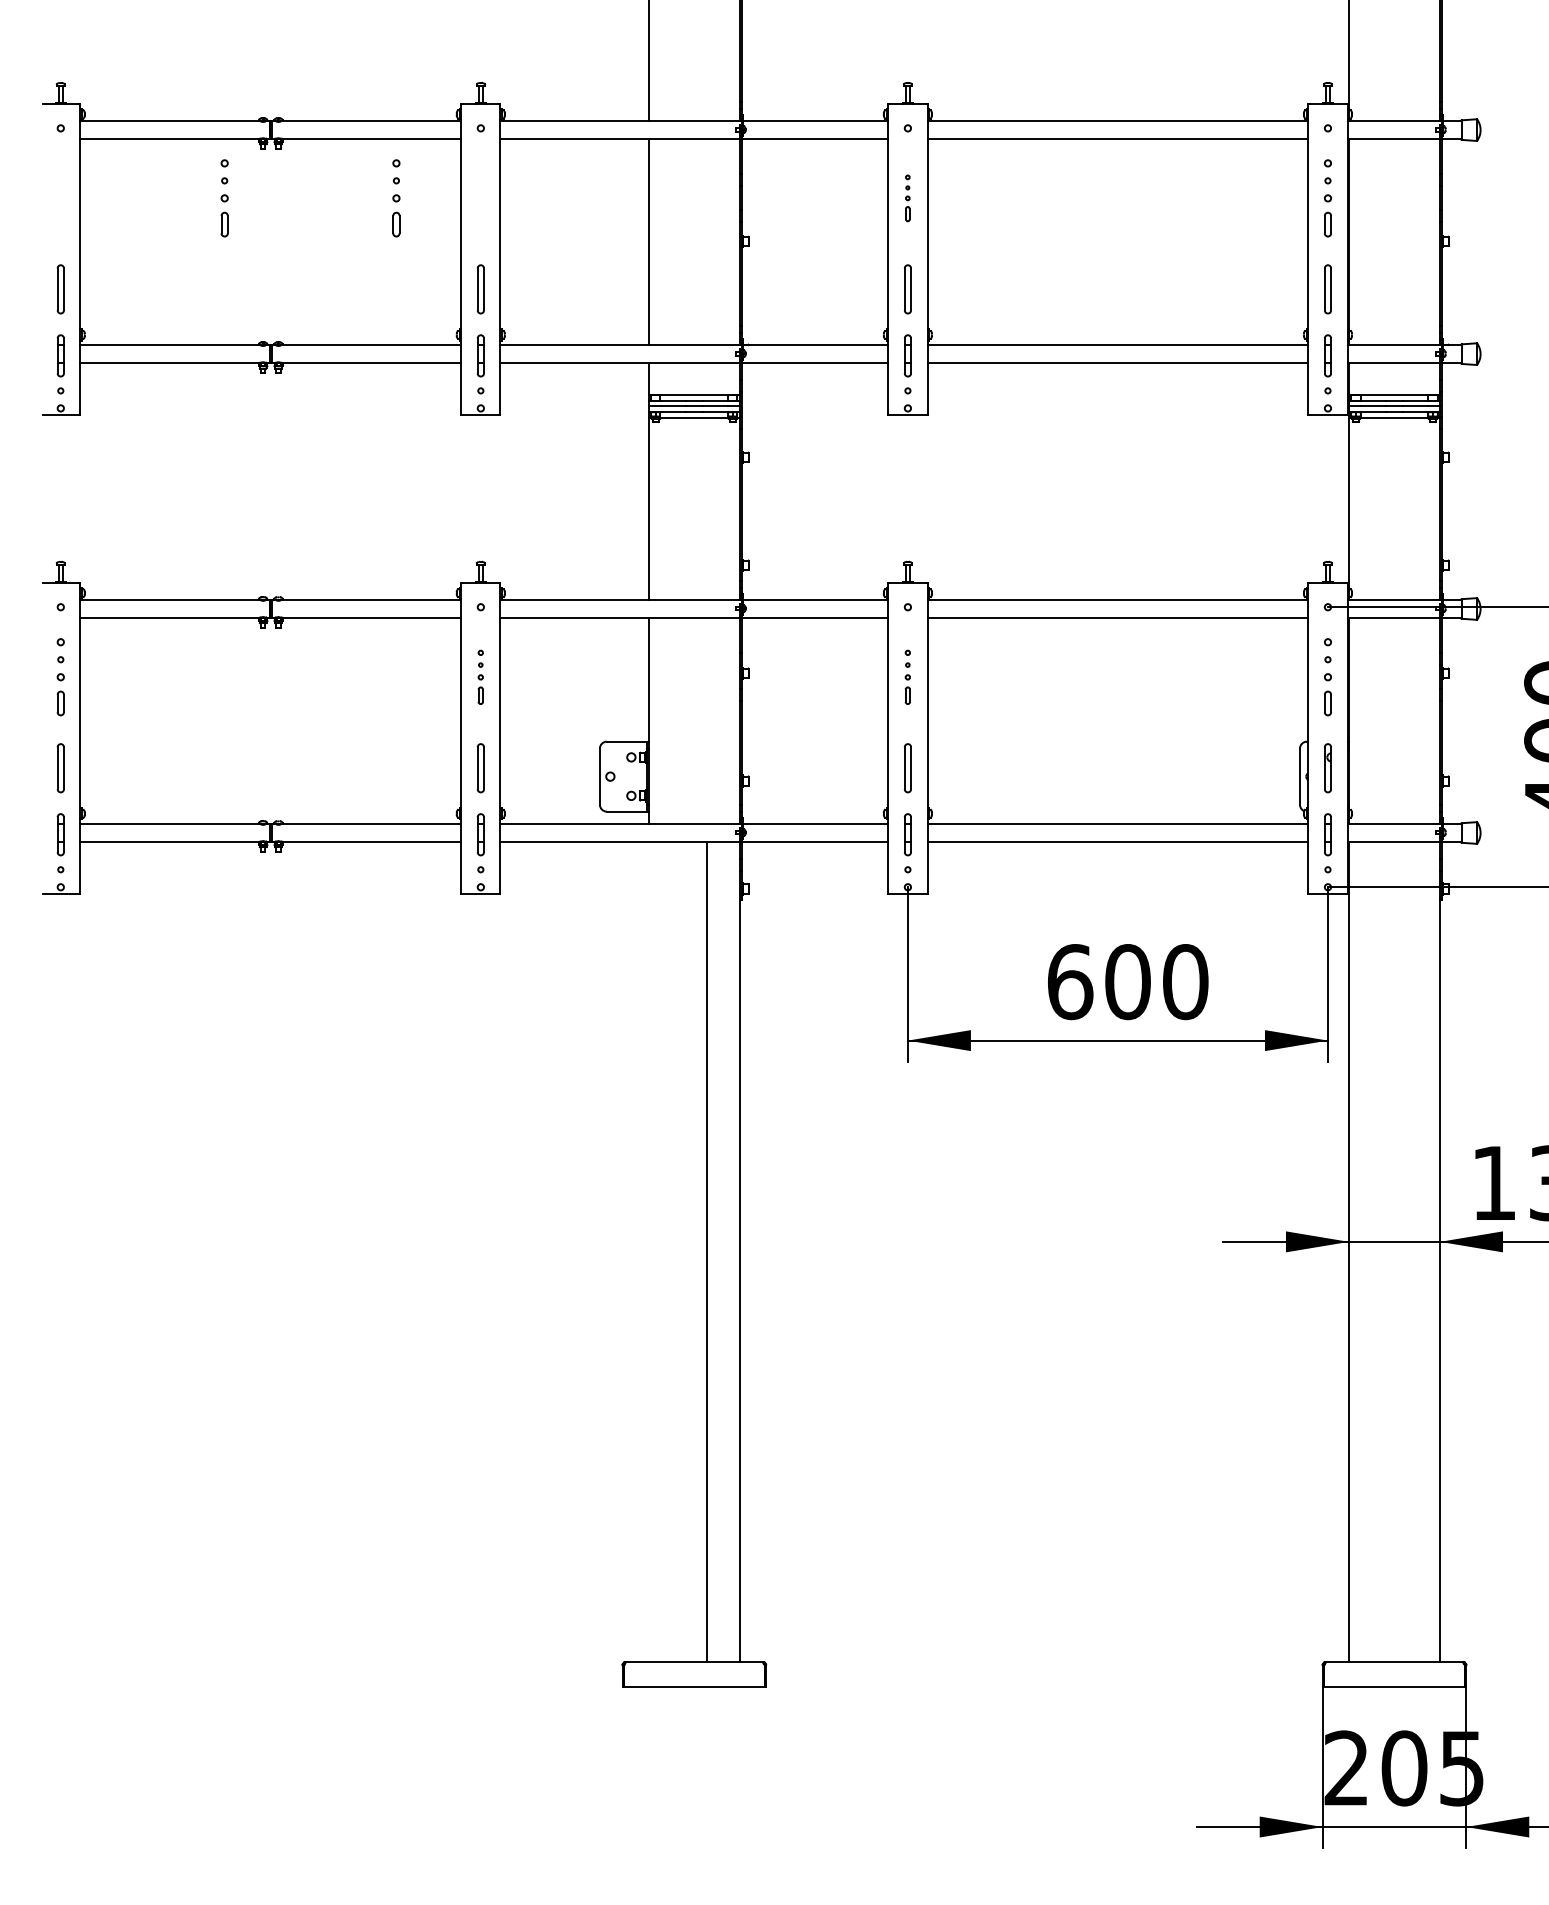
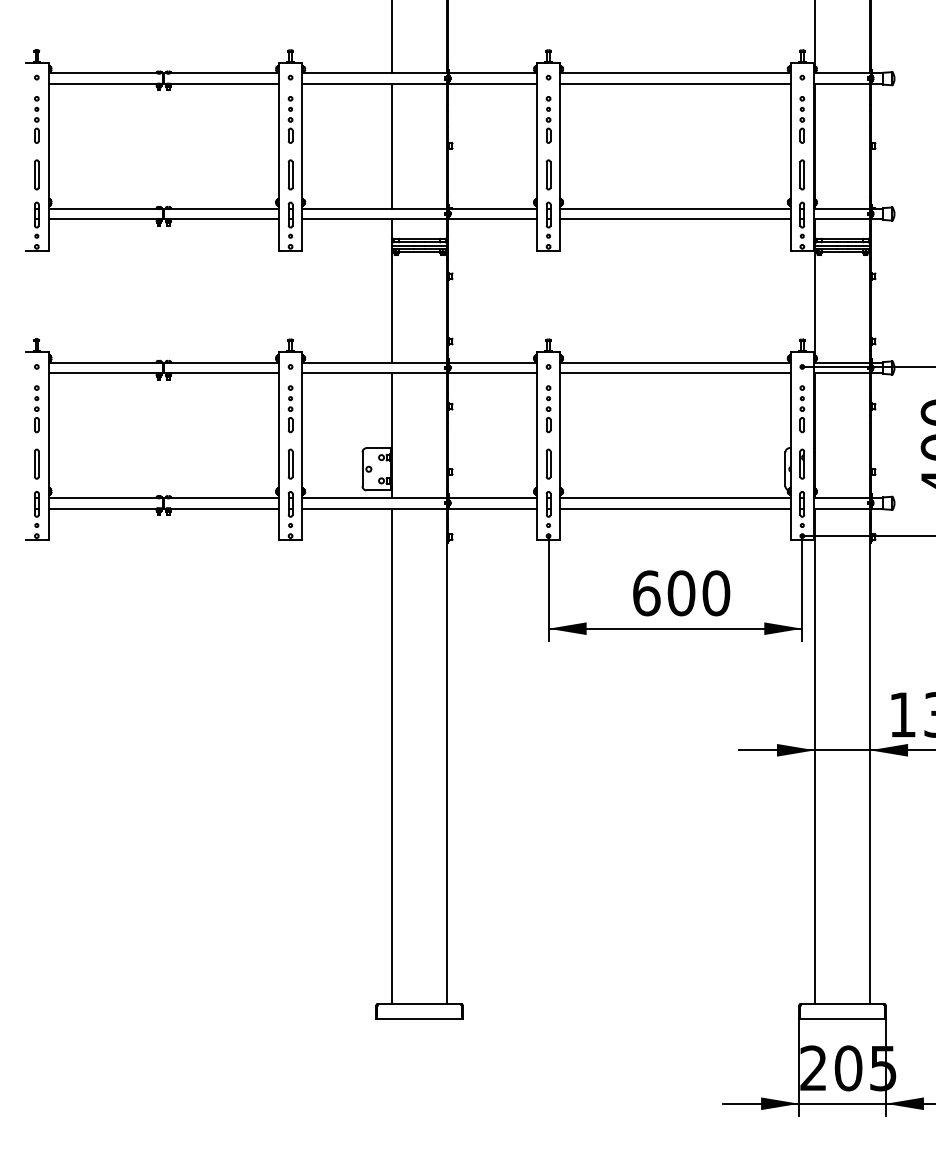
part: (224, 197) -> (36, 119), moved
part: (396, 197) -> (290, 119), moved
part: (907, 197) -> (548, 119), size x1.67
part: (480, 677) -> (290, 409), size x1.43
part: (907, 677) -> (548, 409), size x1.43
line: (707, 1252) -> (392, 756), moved

